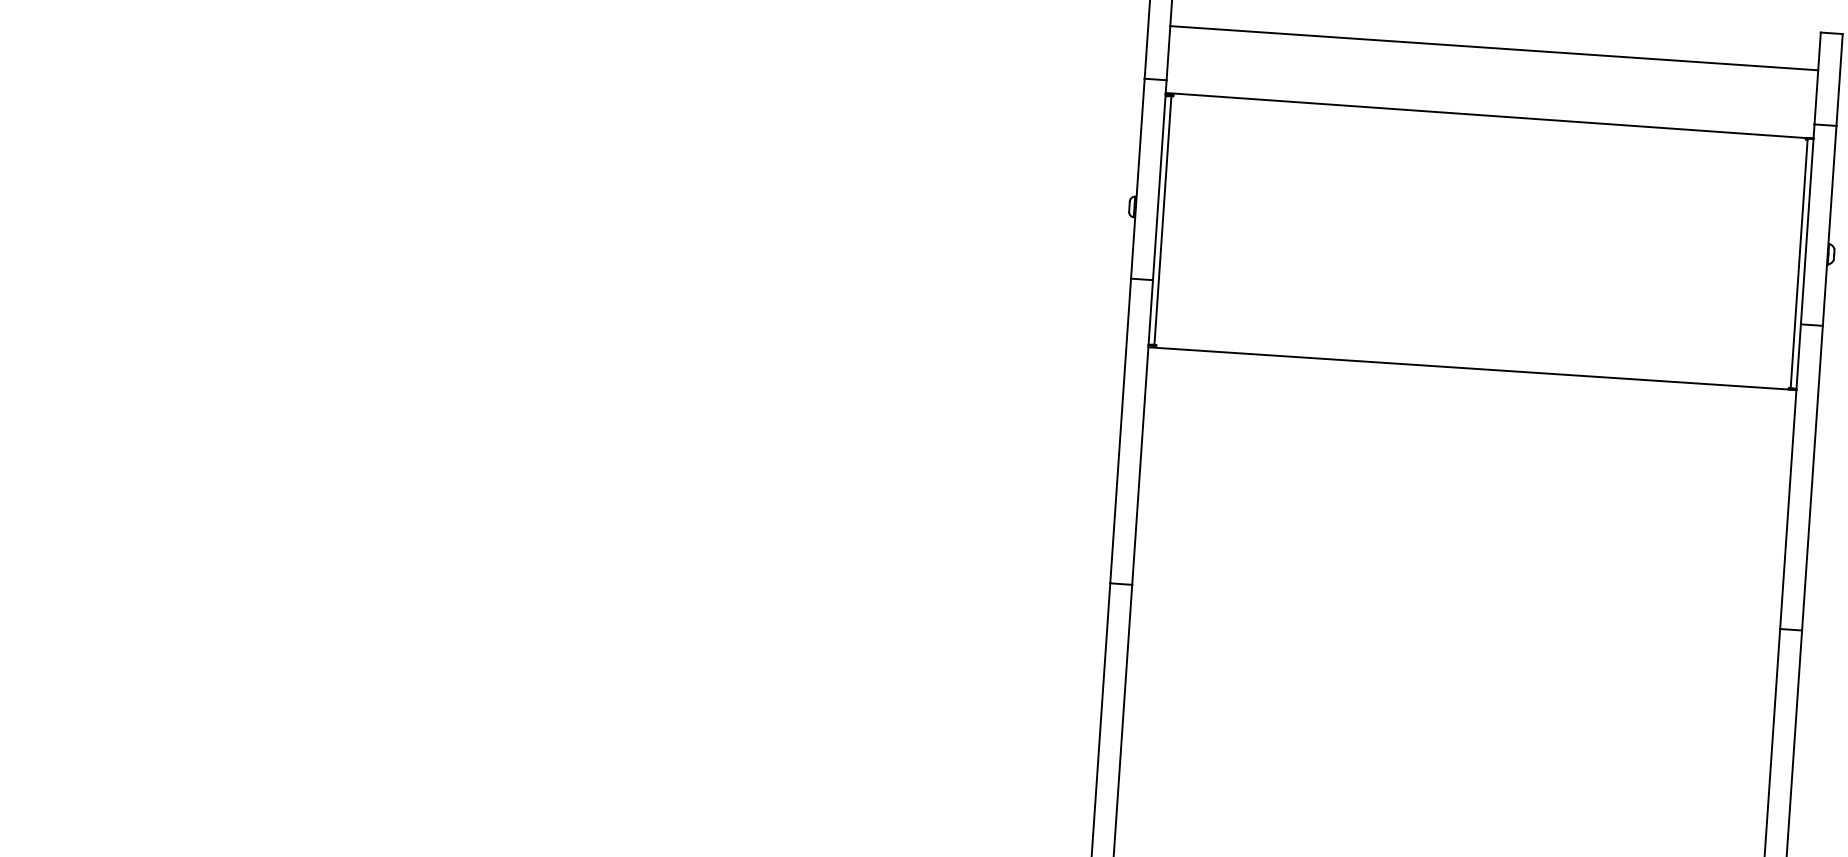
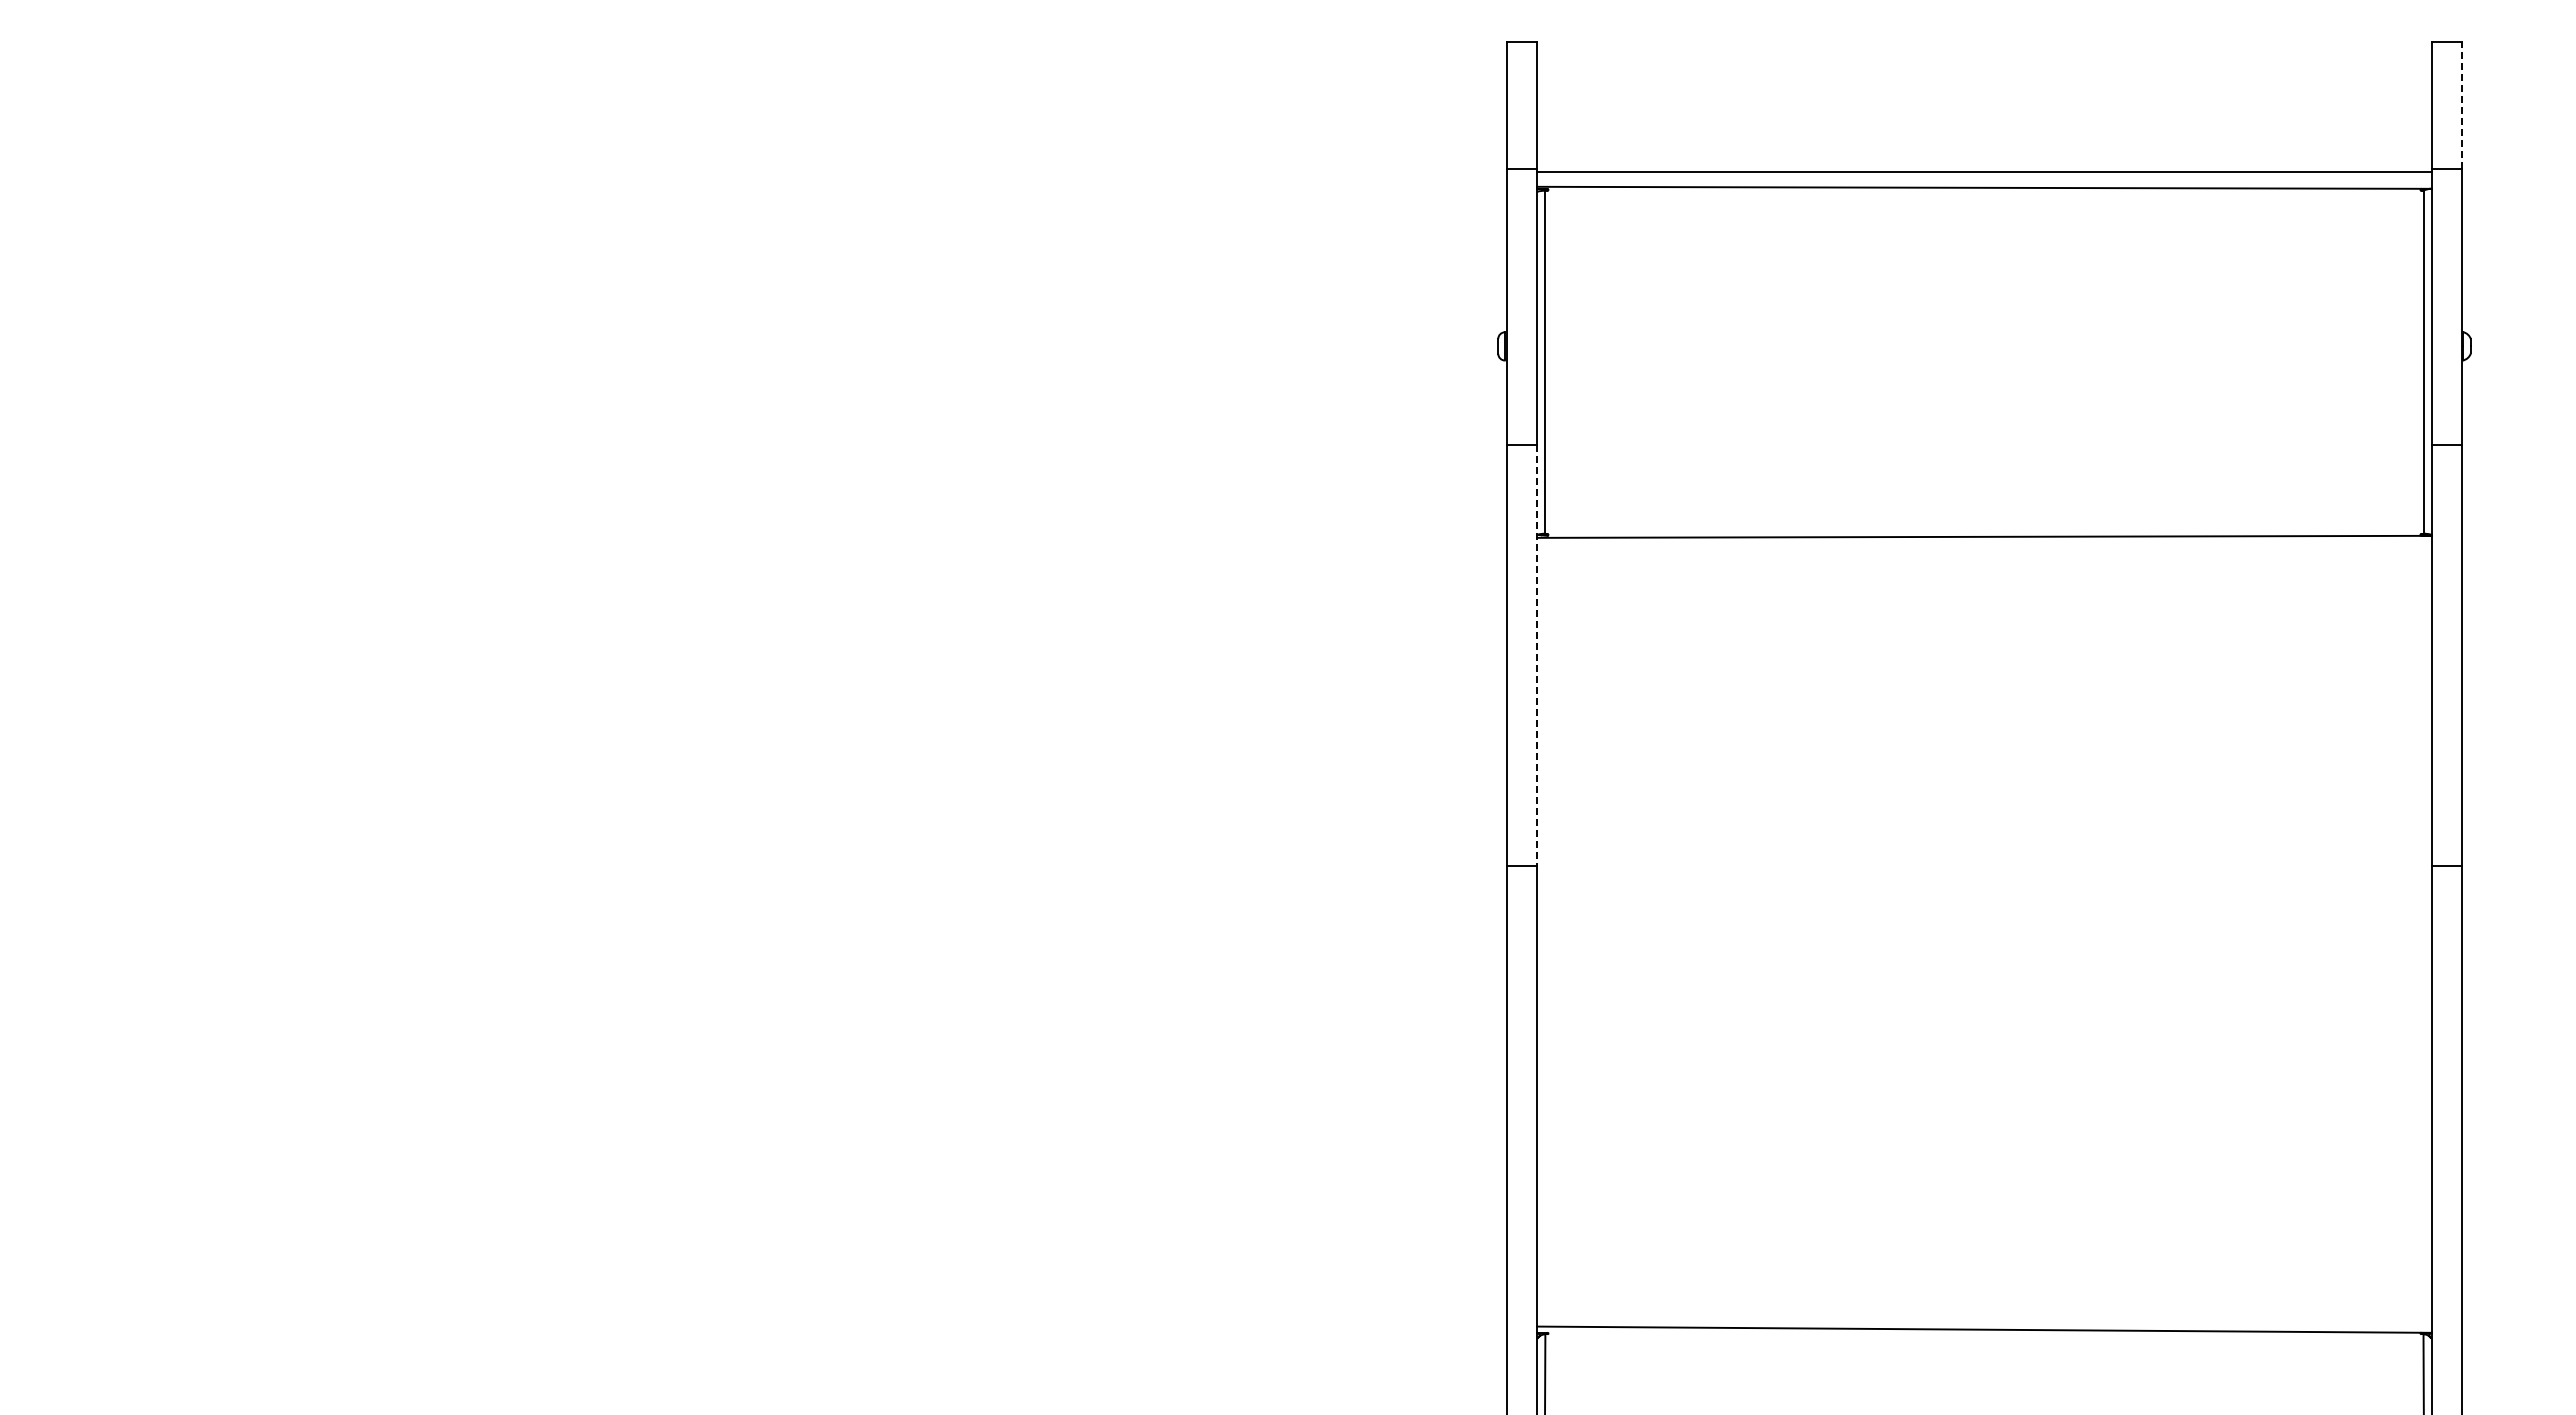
line: (1494, 48) -> (1984, 171), moved
line: (1839, 79) -> (2461, 105), solid -> dashed
line: (1142, 432) -> (1537, 655), solid -> dashed

